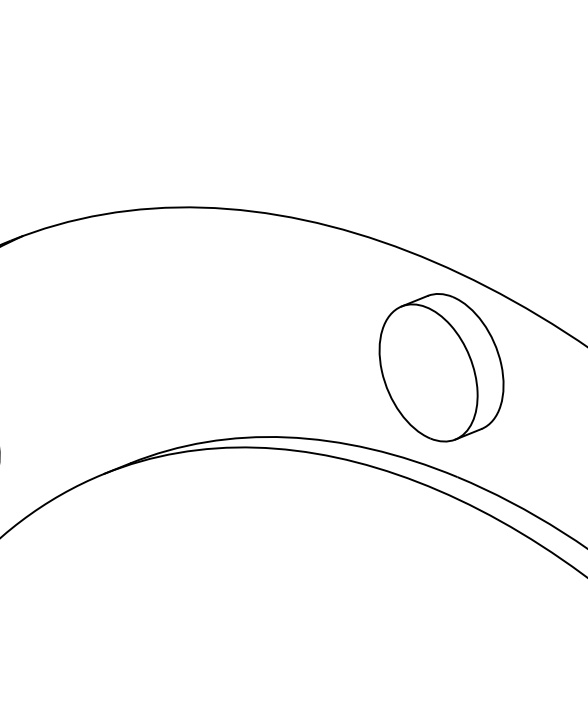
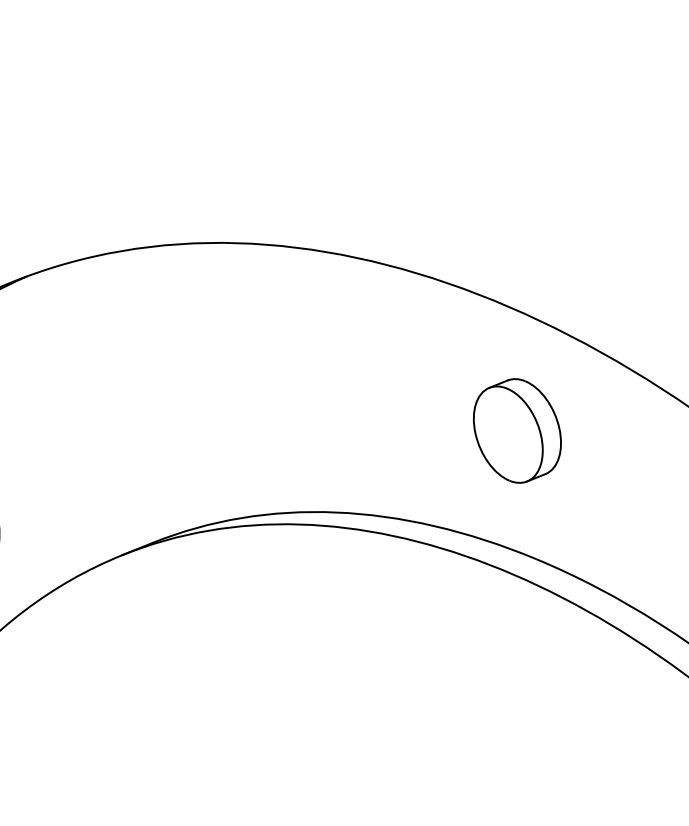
part: (441, 367) -> (517, 430), size x0.6

